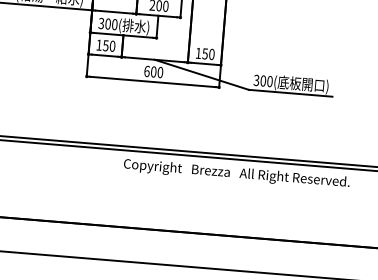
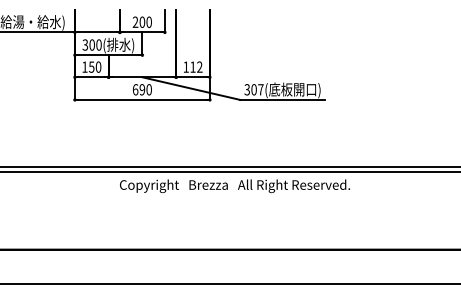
text: (208, 53) -> (196, 66), 150 -> 112
text: (153, 71) -> (142, 89), 600 -> 690
text: (269, 81) -> (260, 89), 300( -> 307(

